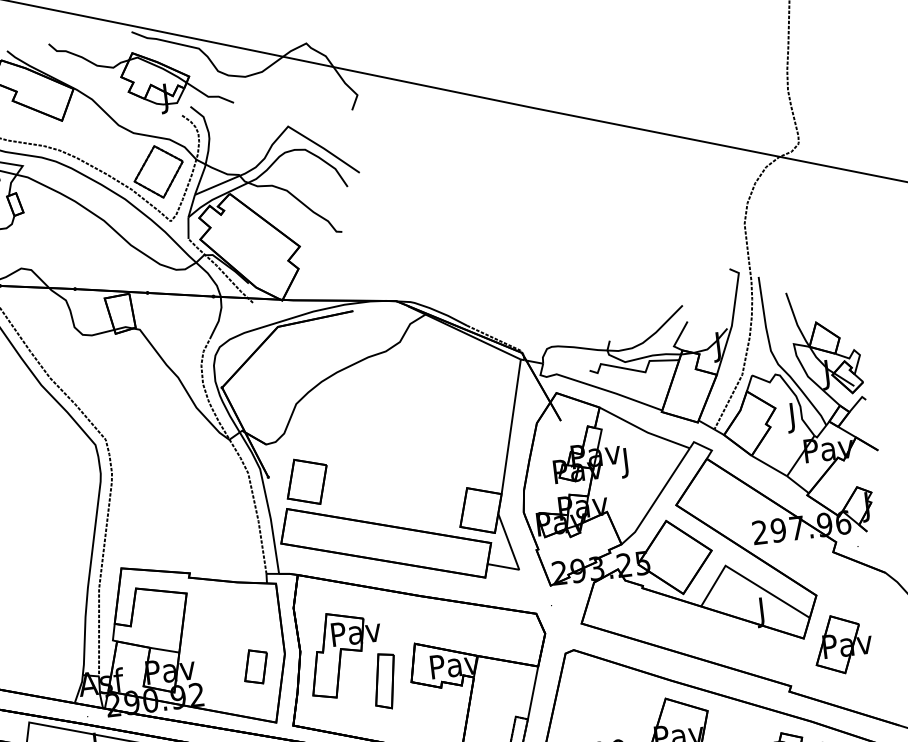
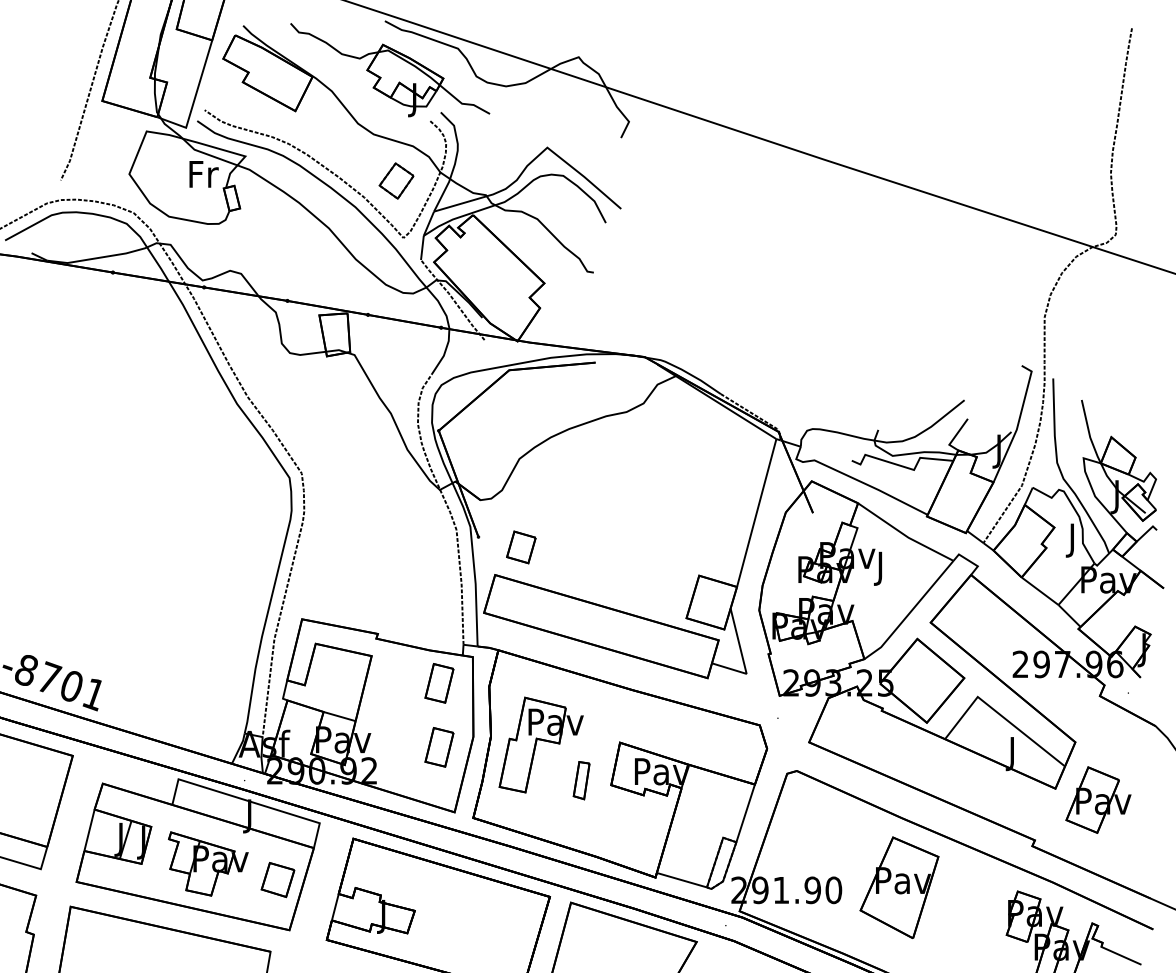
part: (158, 171) -> (396, 180), size x0.6
part: (307, 481) -> (521, 547), size x0.6
part: (249, 610) -> (439, 683), added
part: (384, 681) -> (581, 780), size x0.6

